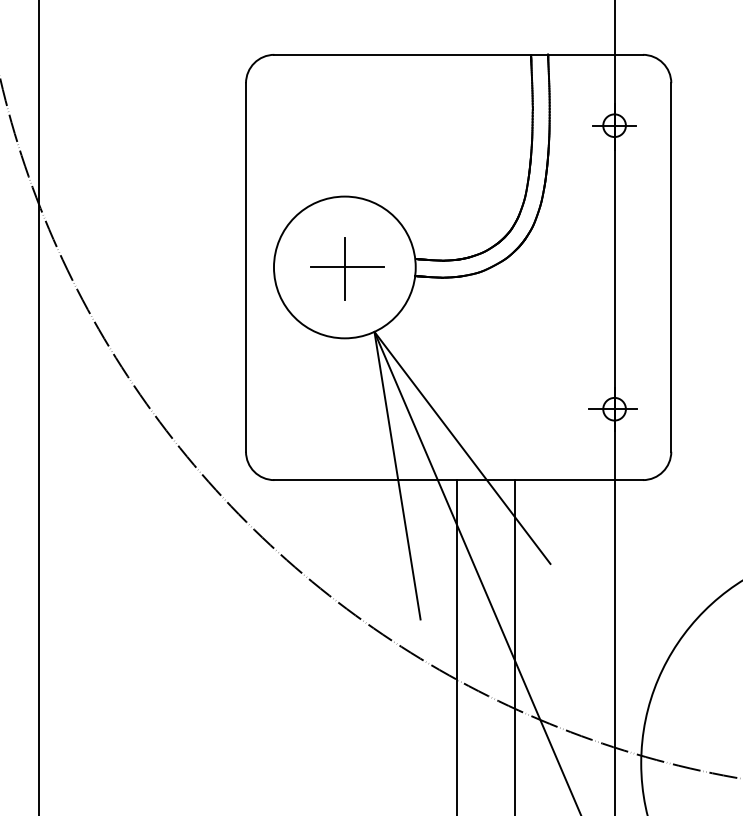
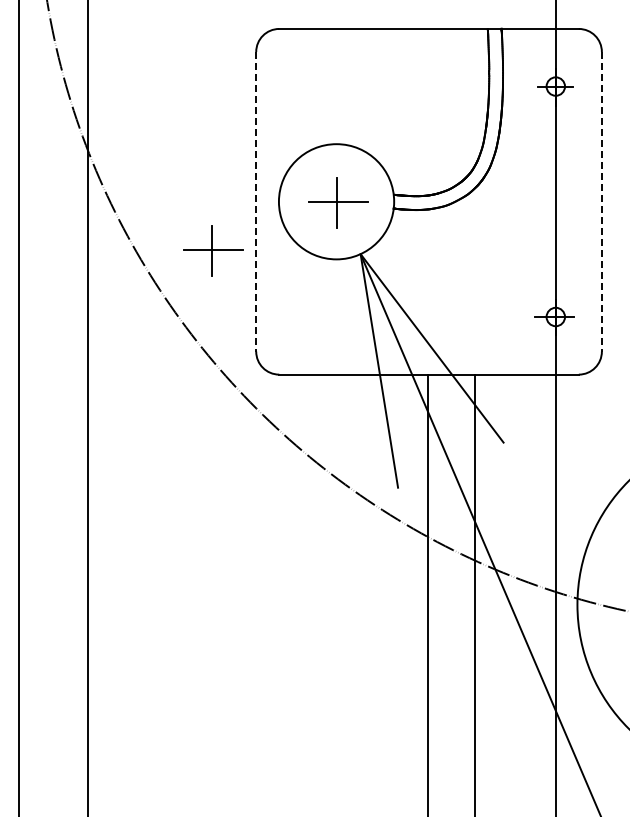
line: (246, 267) -> (256, 201), solid -> dashed
line: (670, 267) -> (601, 201), solid -> dashed
part: (193, 327) -> (213, 250), added

